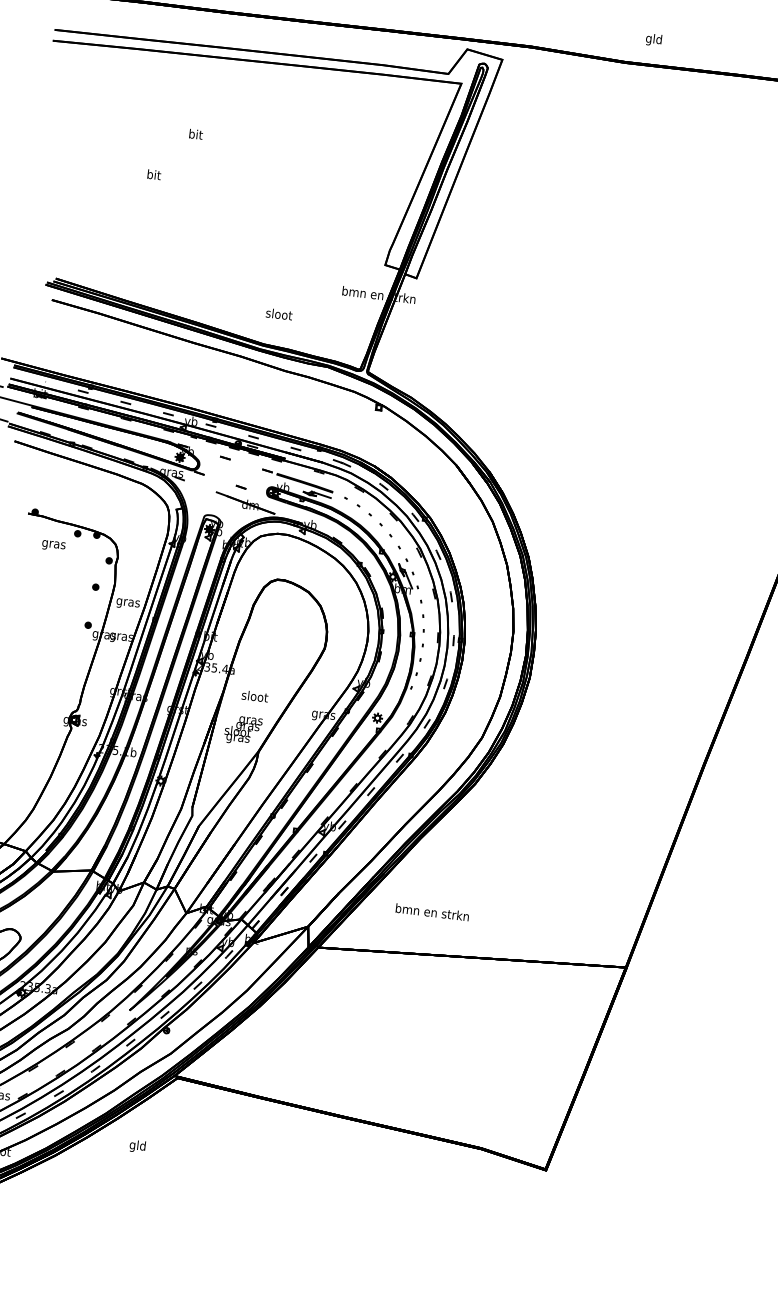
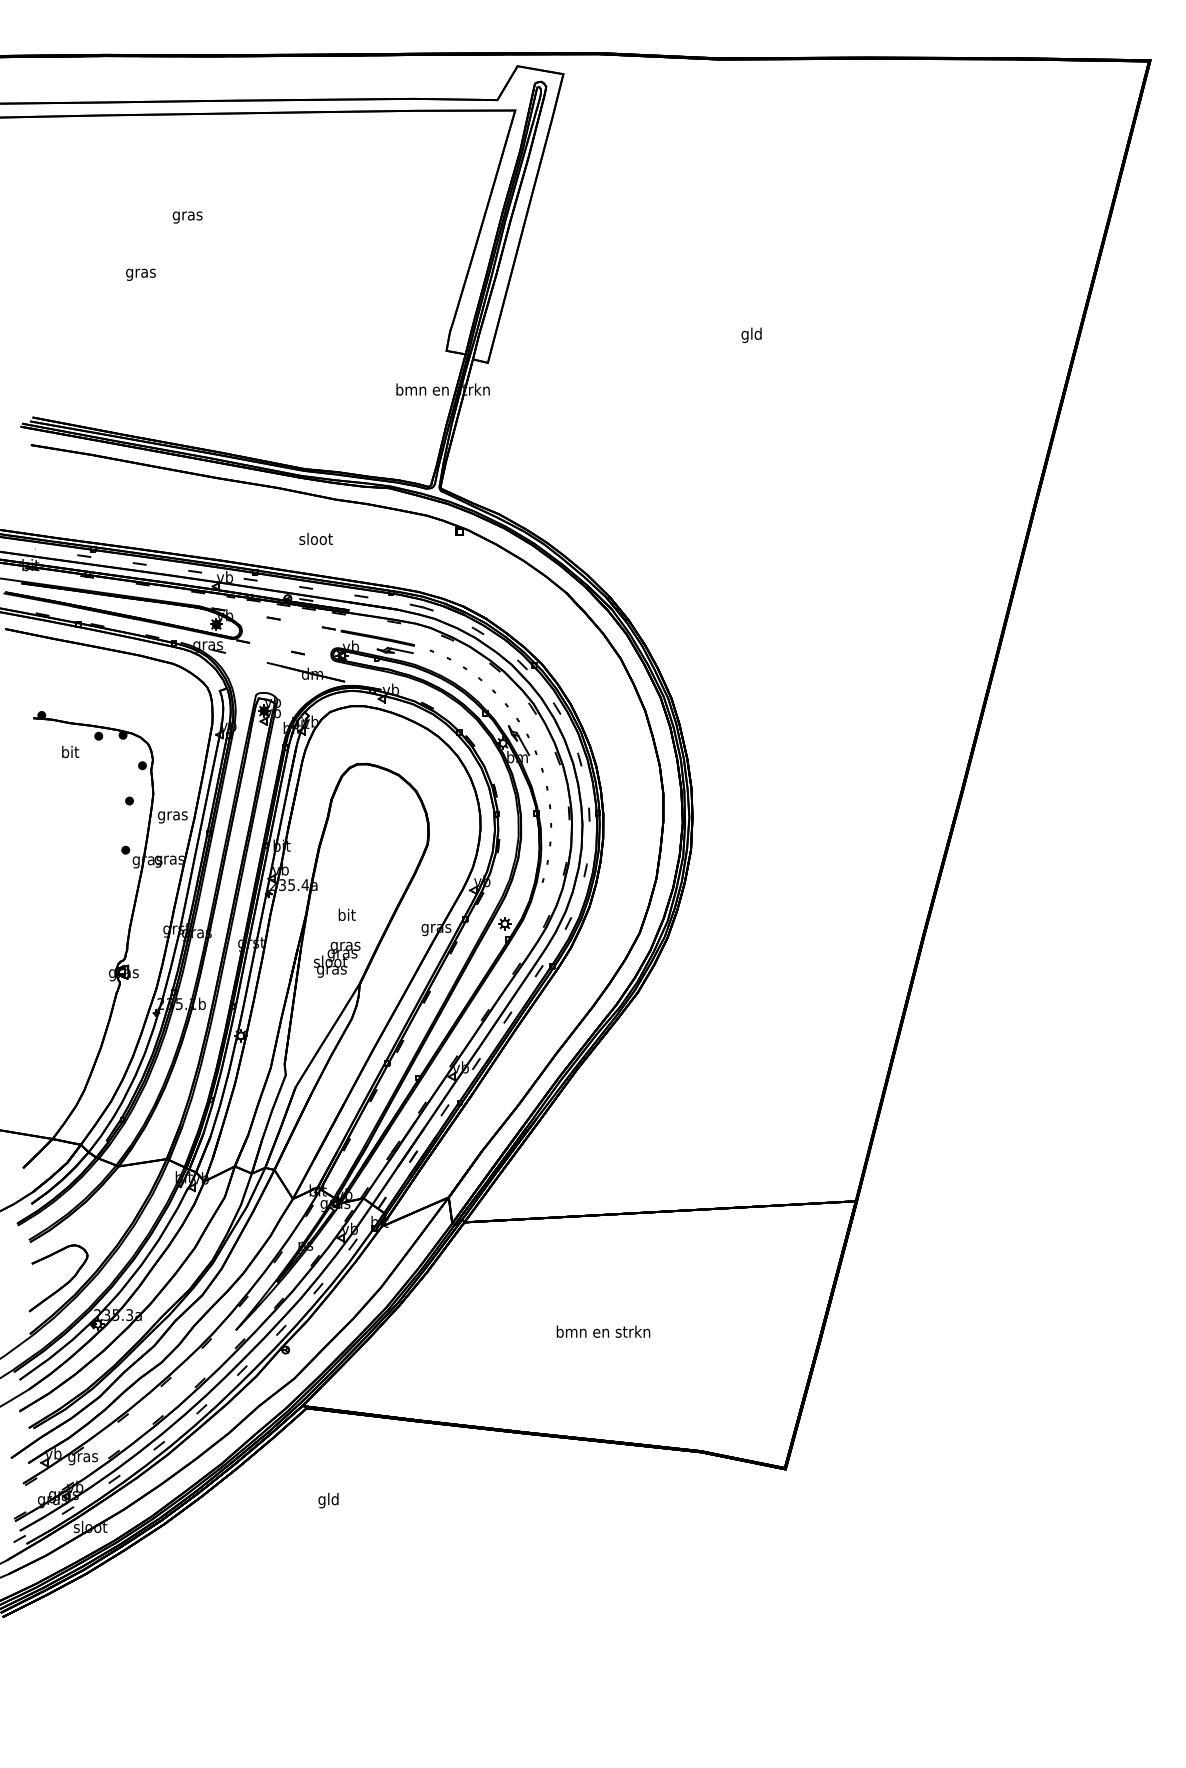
text: (653, 39) -> (751, 334), moved
text: (195, 135) -> (187, 215), bit -> gras
text: (153, 175) -> (140, 272), bit -> gras
text: (278, 313) -> (315, 538), moved
text: (54, 544) -> (70, 753), gras -> bit
text: (254, 696) -> (346, 914), sloot -> bit
text: (432, 912) -> (603, 1331), moved
text: (137, 1146) -> (328, 1500), moved

